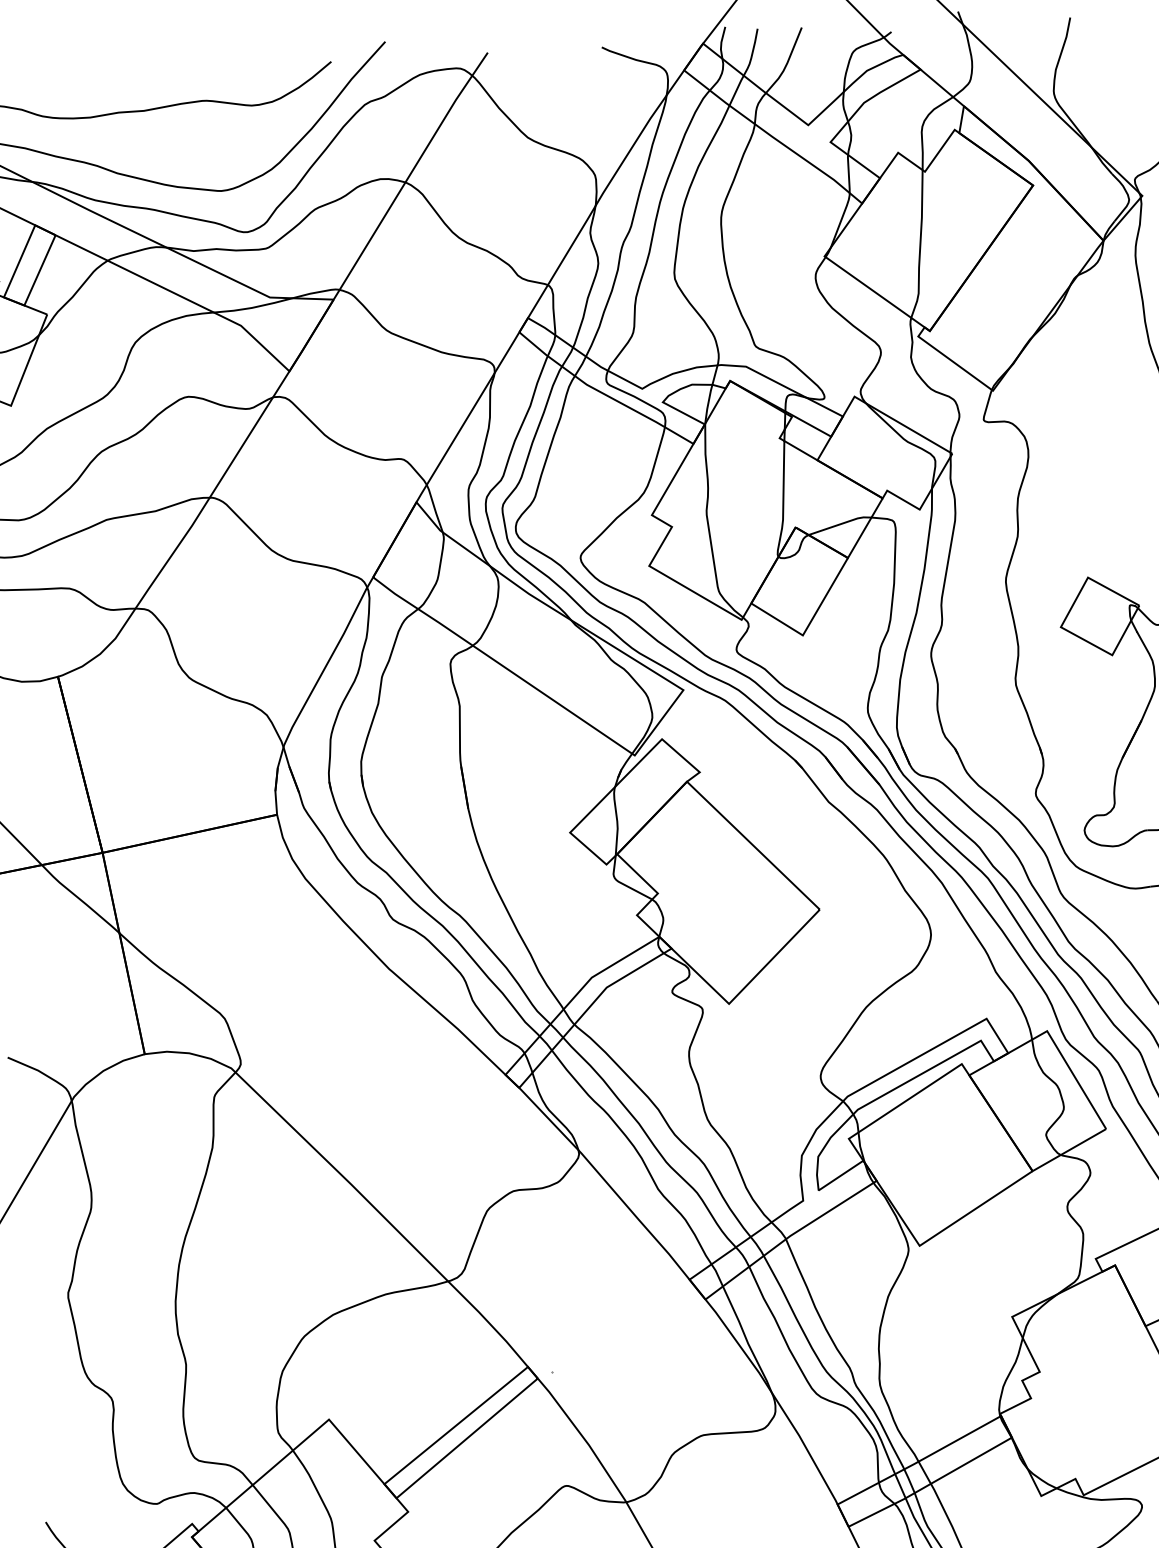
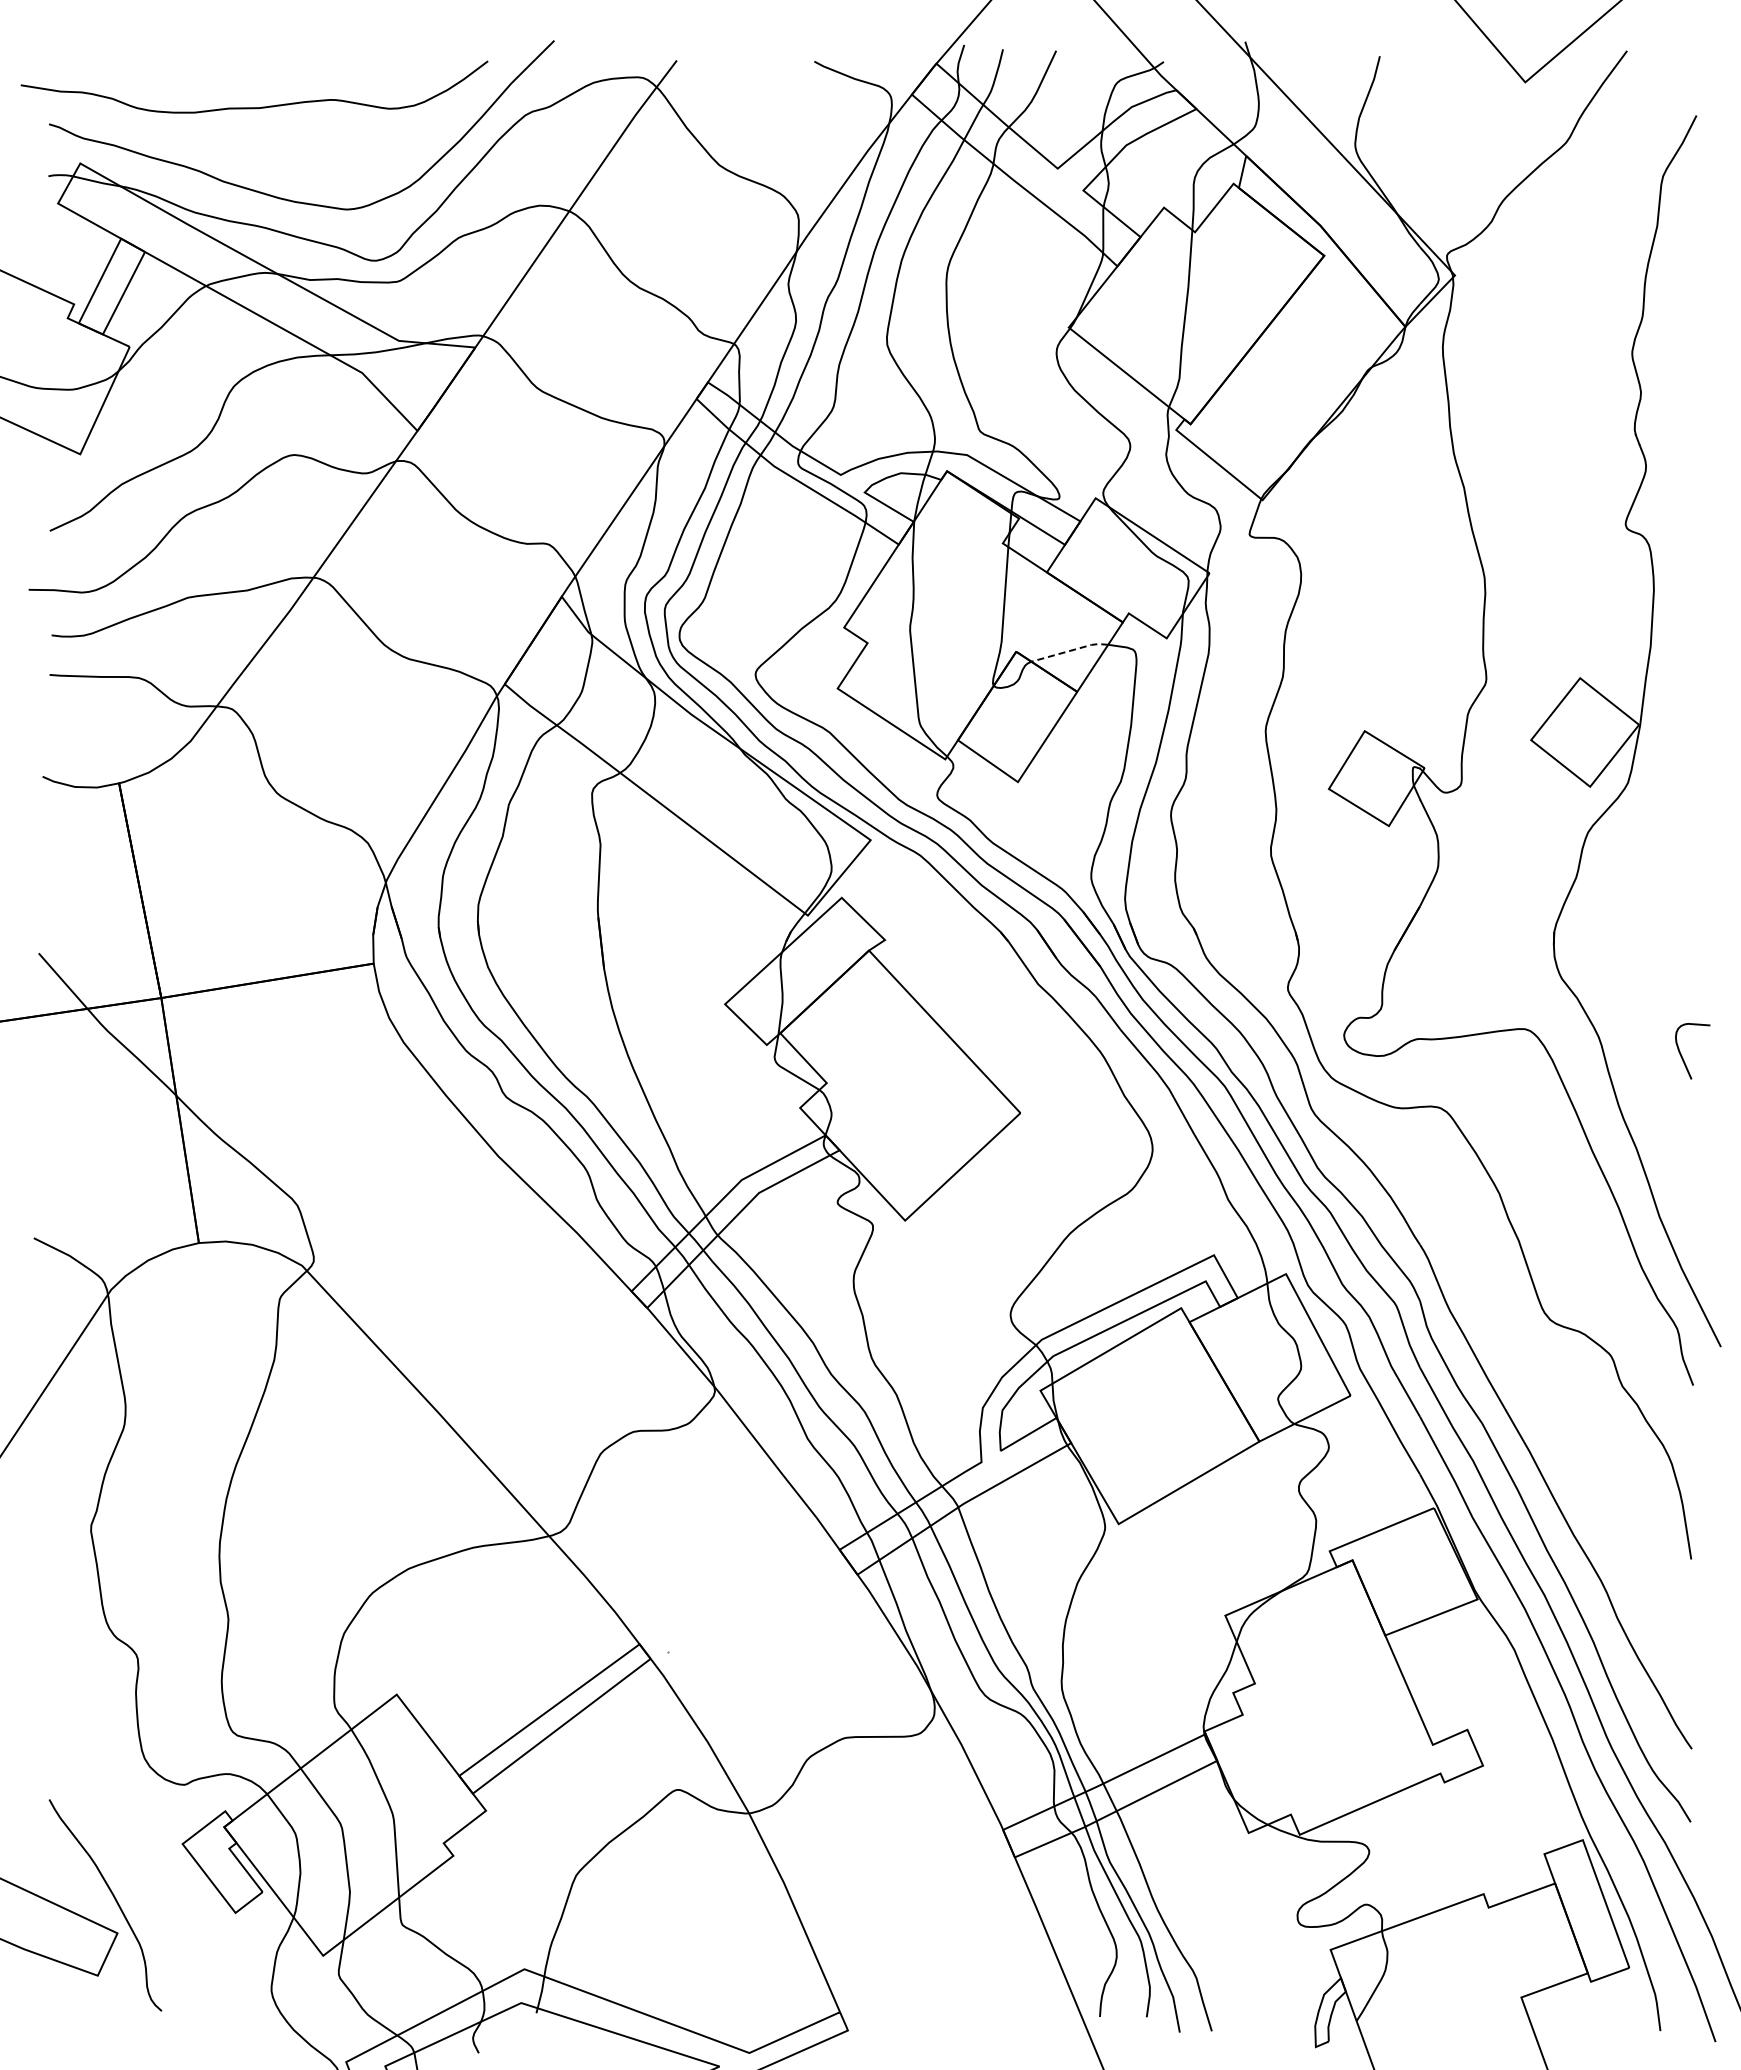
line: (840, 523) -> (1070, 650), solid -> dashed

